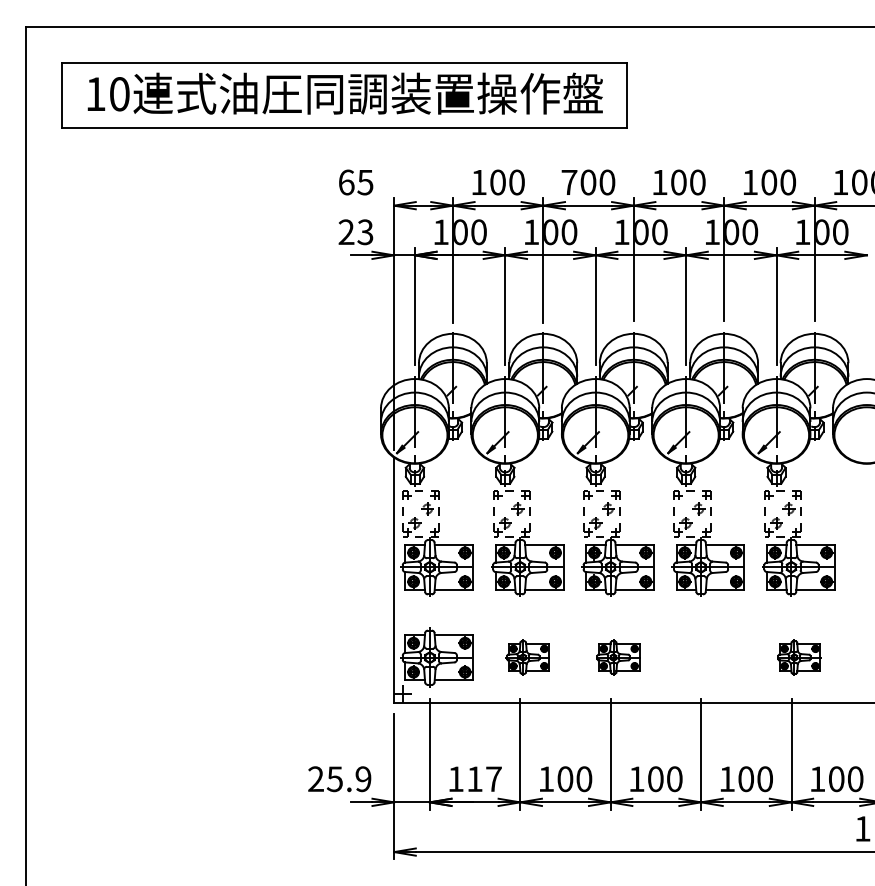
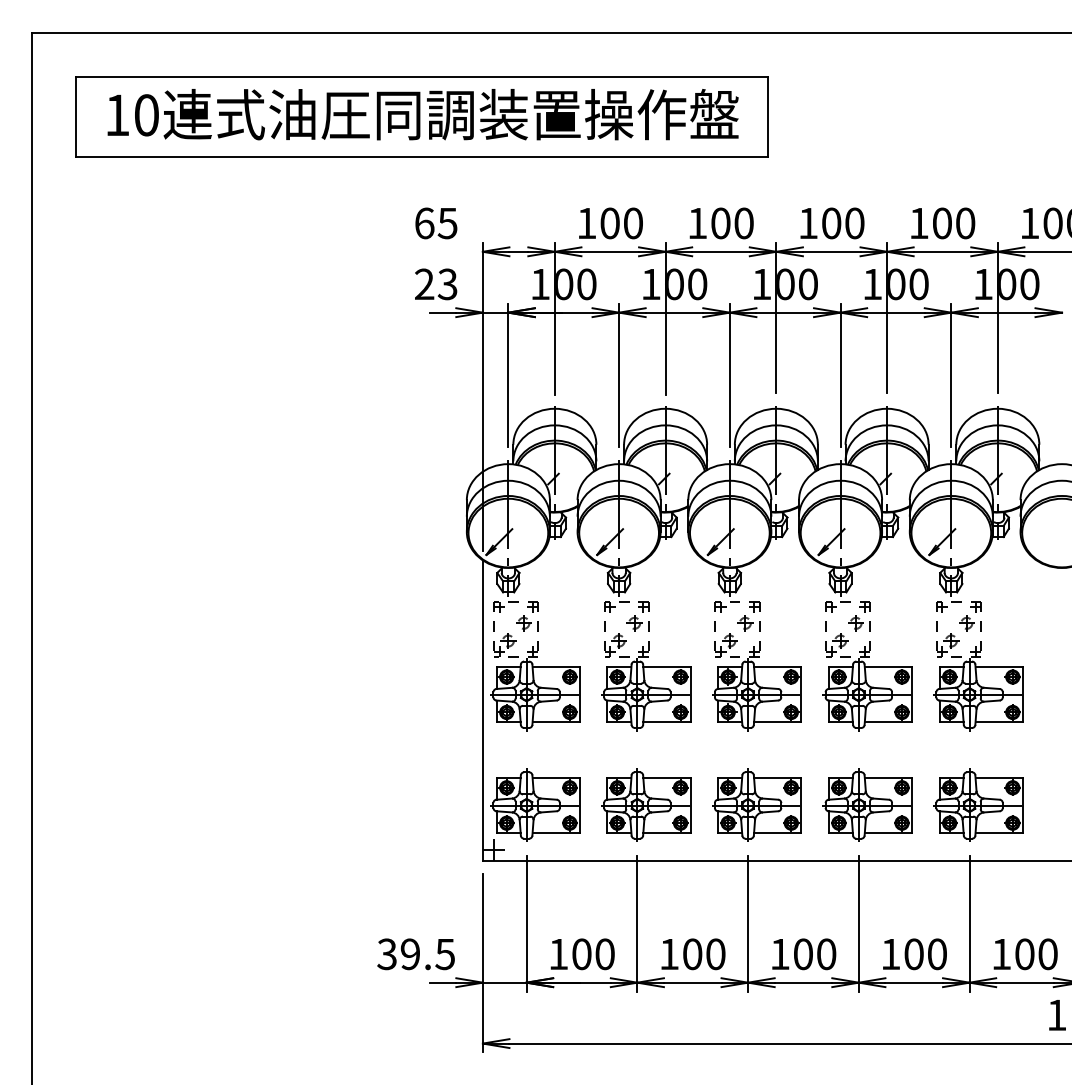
text: (569, 182) -> (697, 223), 700 -> 100
part: (527, 656) -> (646, 804), size x1.67
part: (617, 656) -> (756, 804), size x1.67
part: (708, 656) -> (867, 804), added
part: (798, 656) -> (978, 804), size x1.67
text: (339, 779) -> (415, 954), 25.9 -> 39.5
text: (484, 779) -> (593, 954), 117 -> 100

